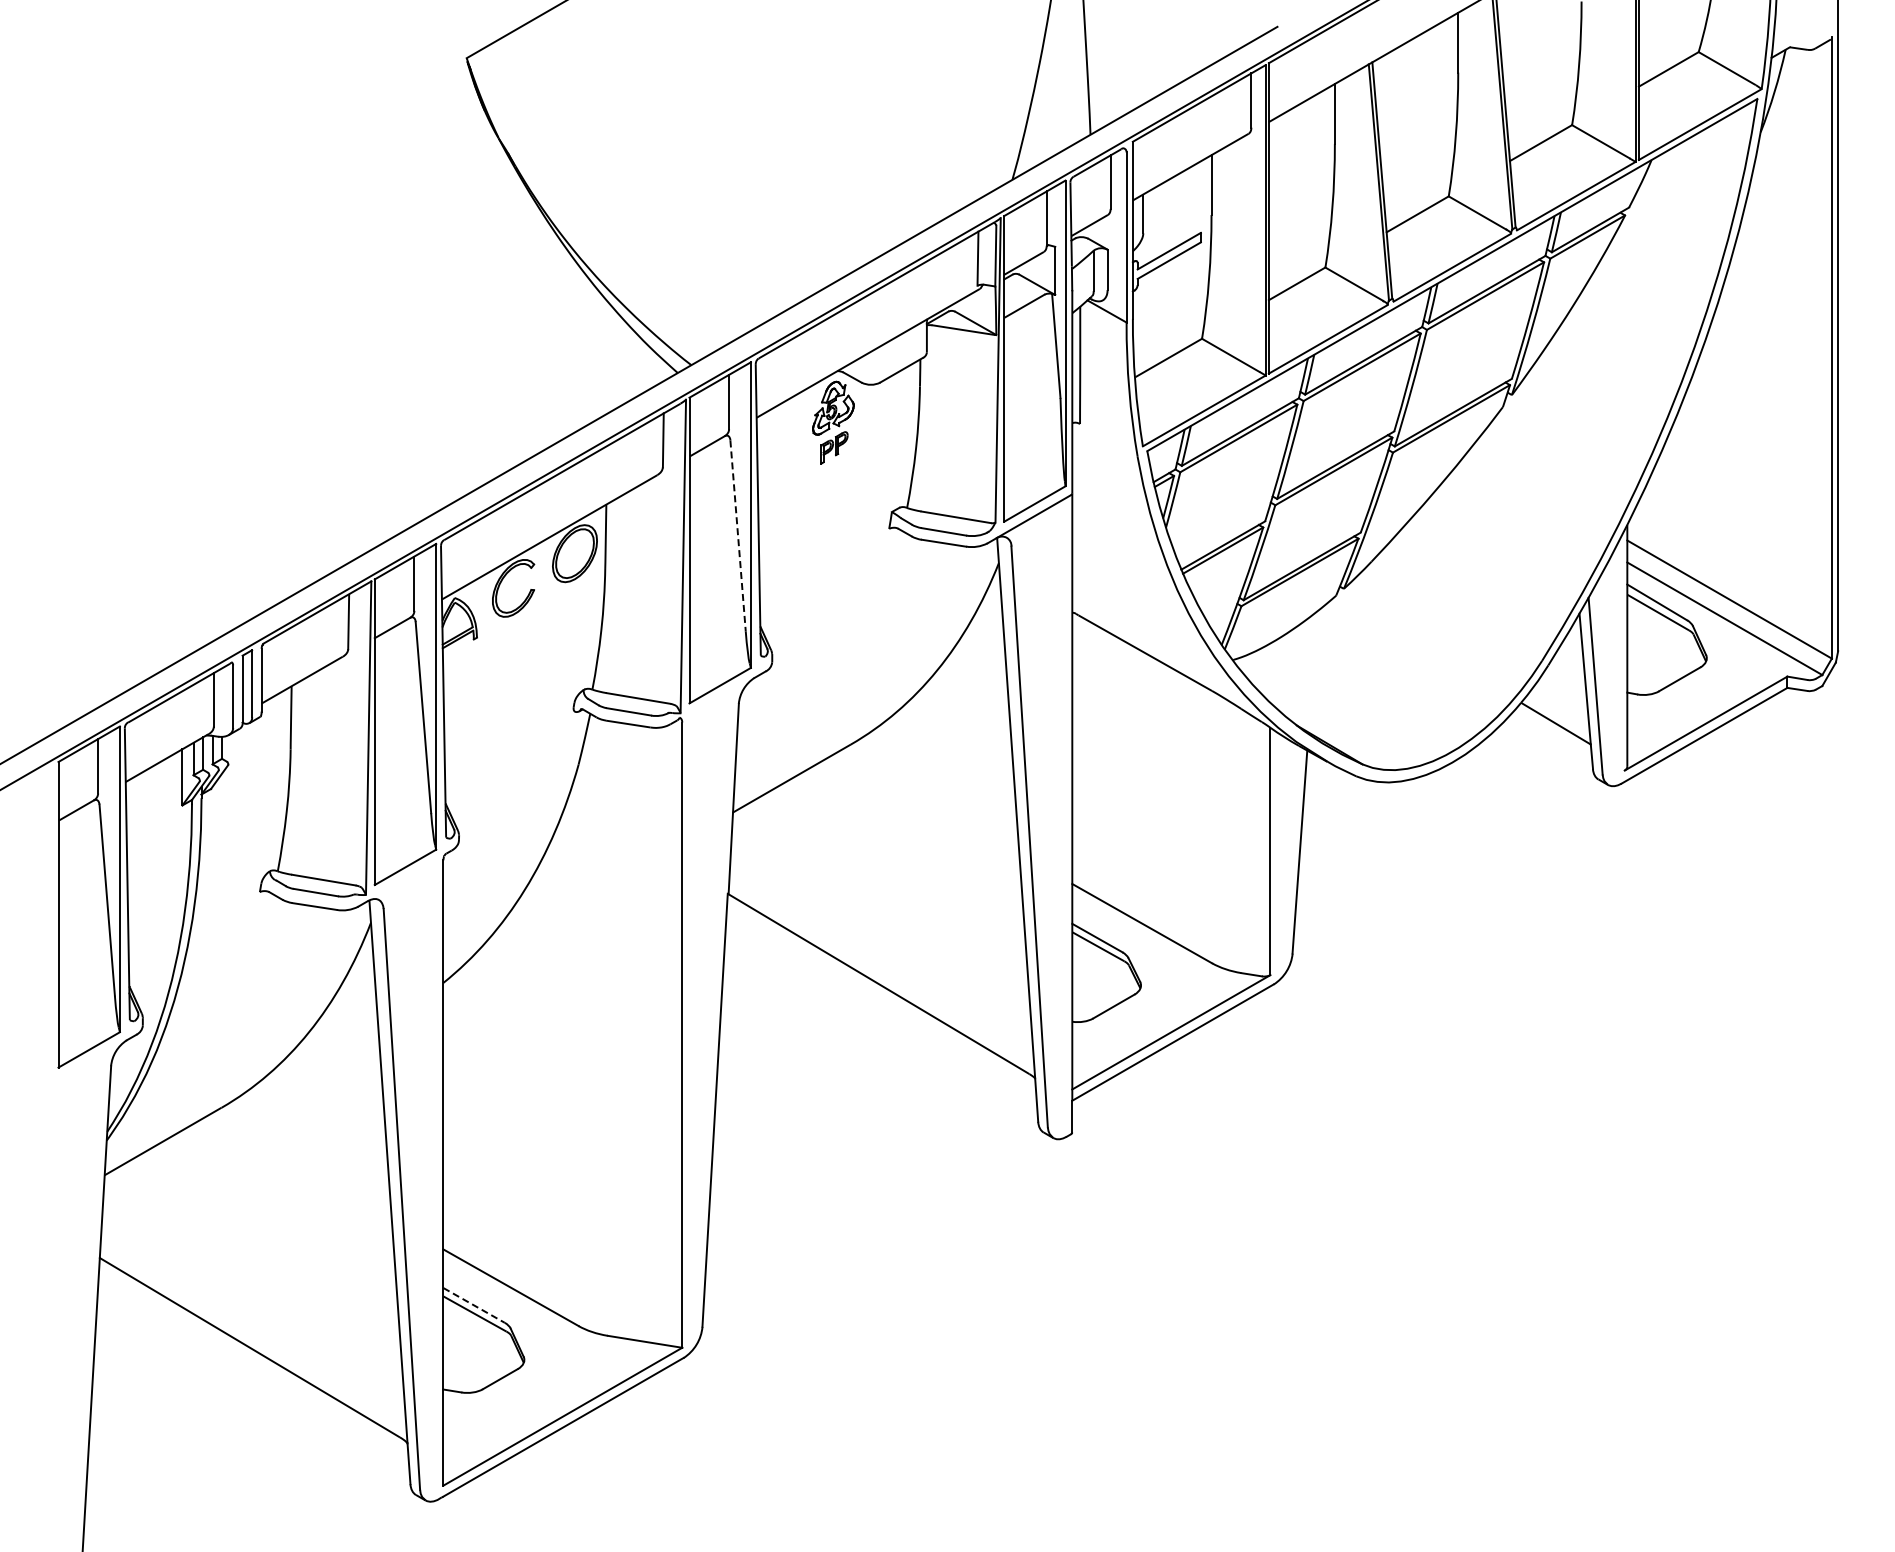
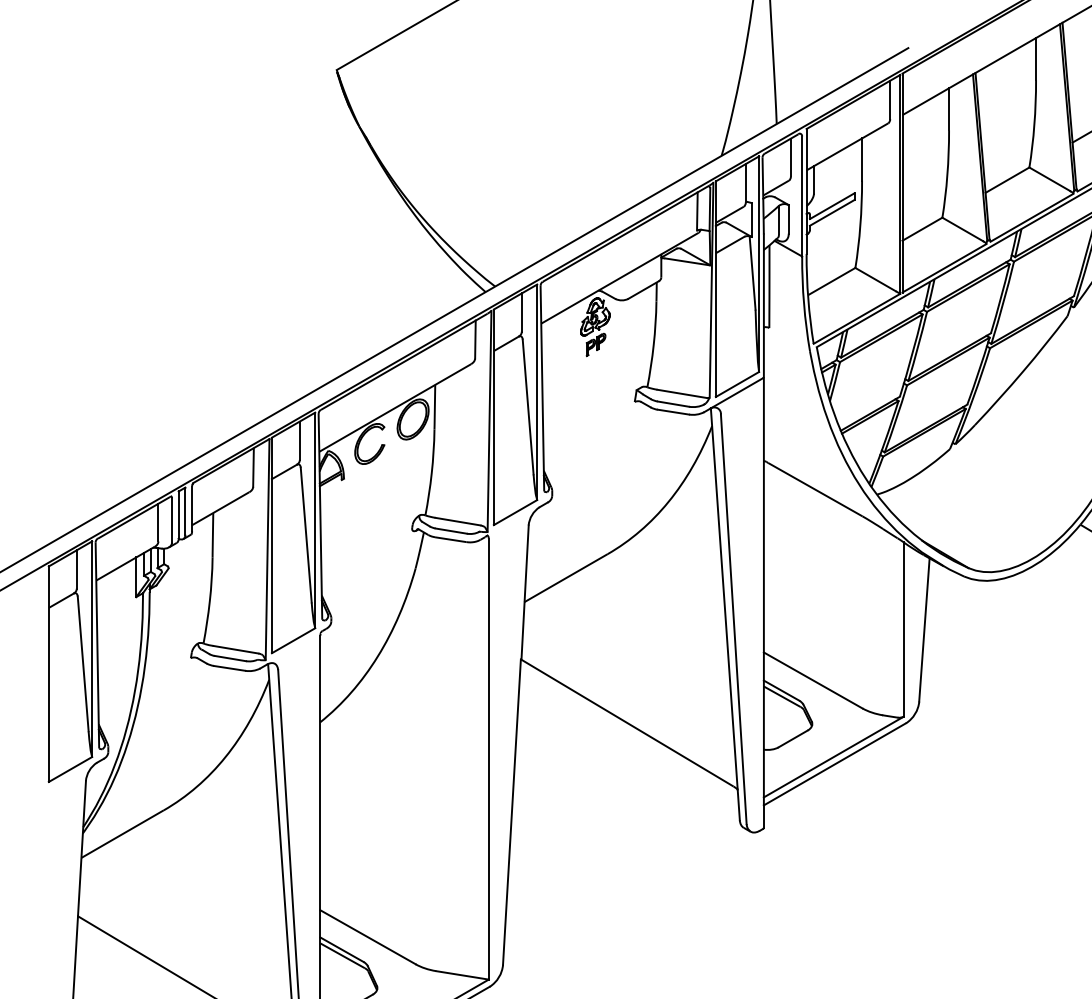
line: (738, 536) -> (528, 407), dashed -> solid
line: (474, 1305) -> (342, 949), dashed -> solid

